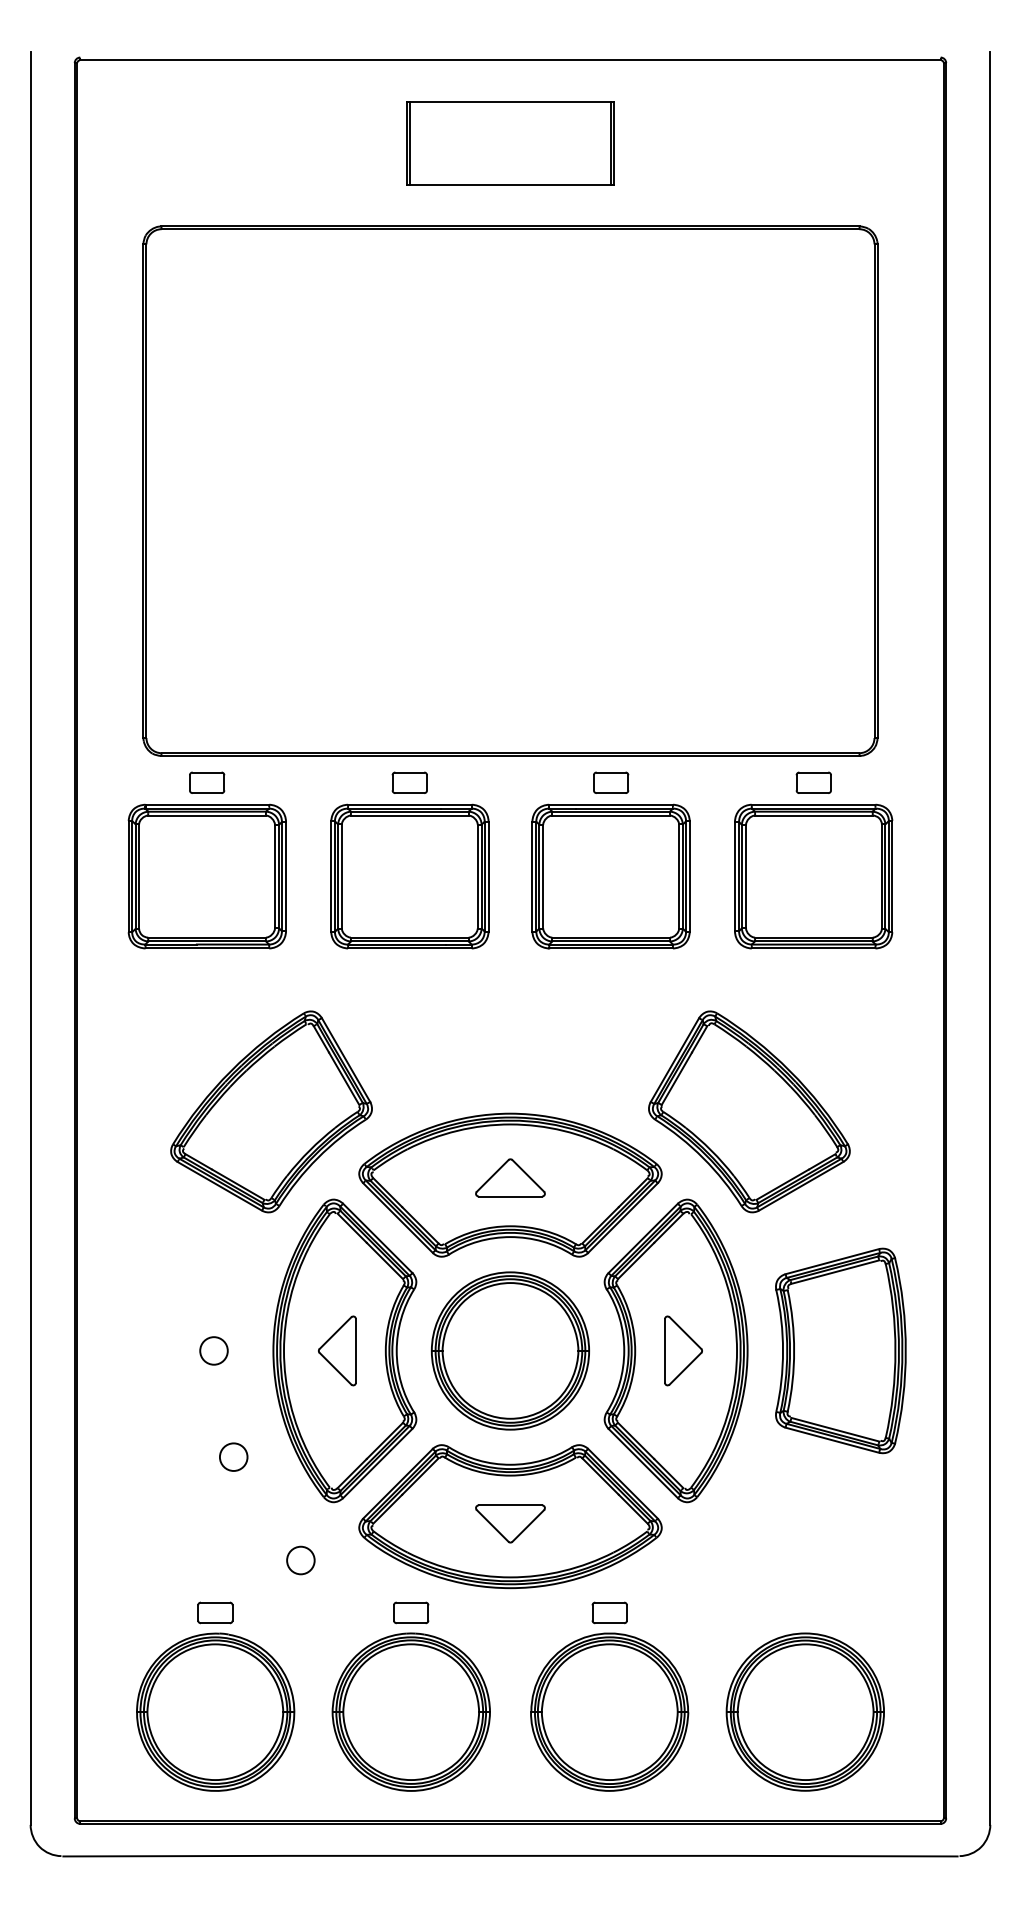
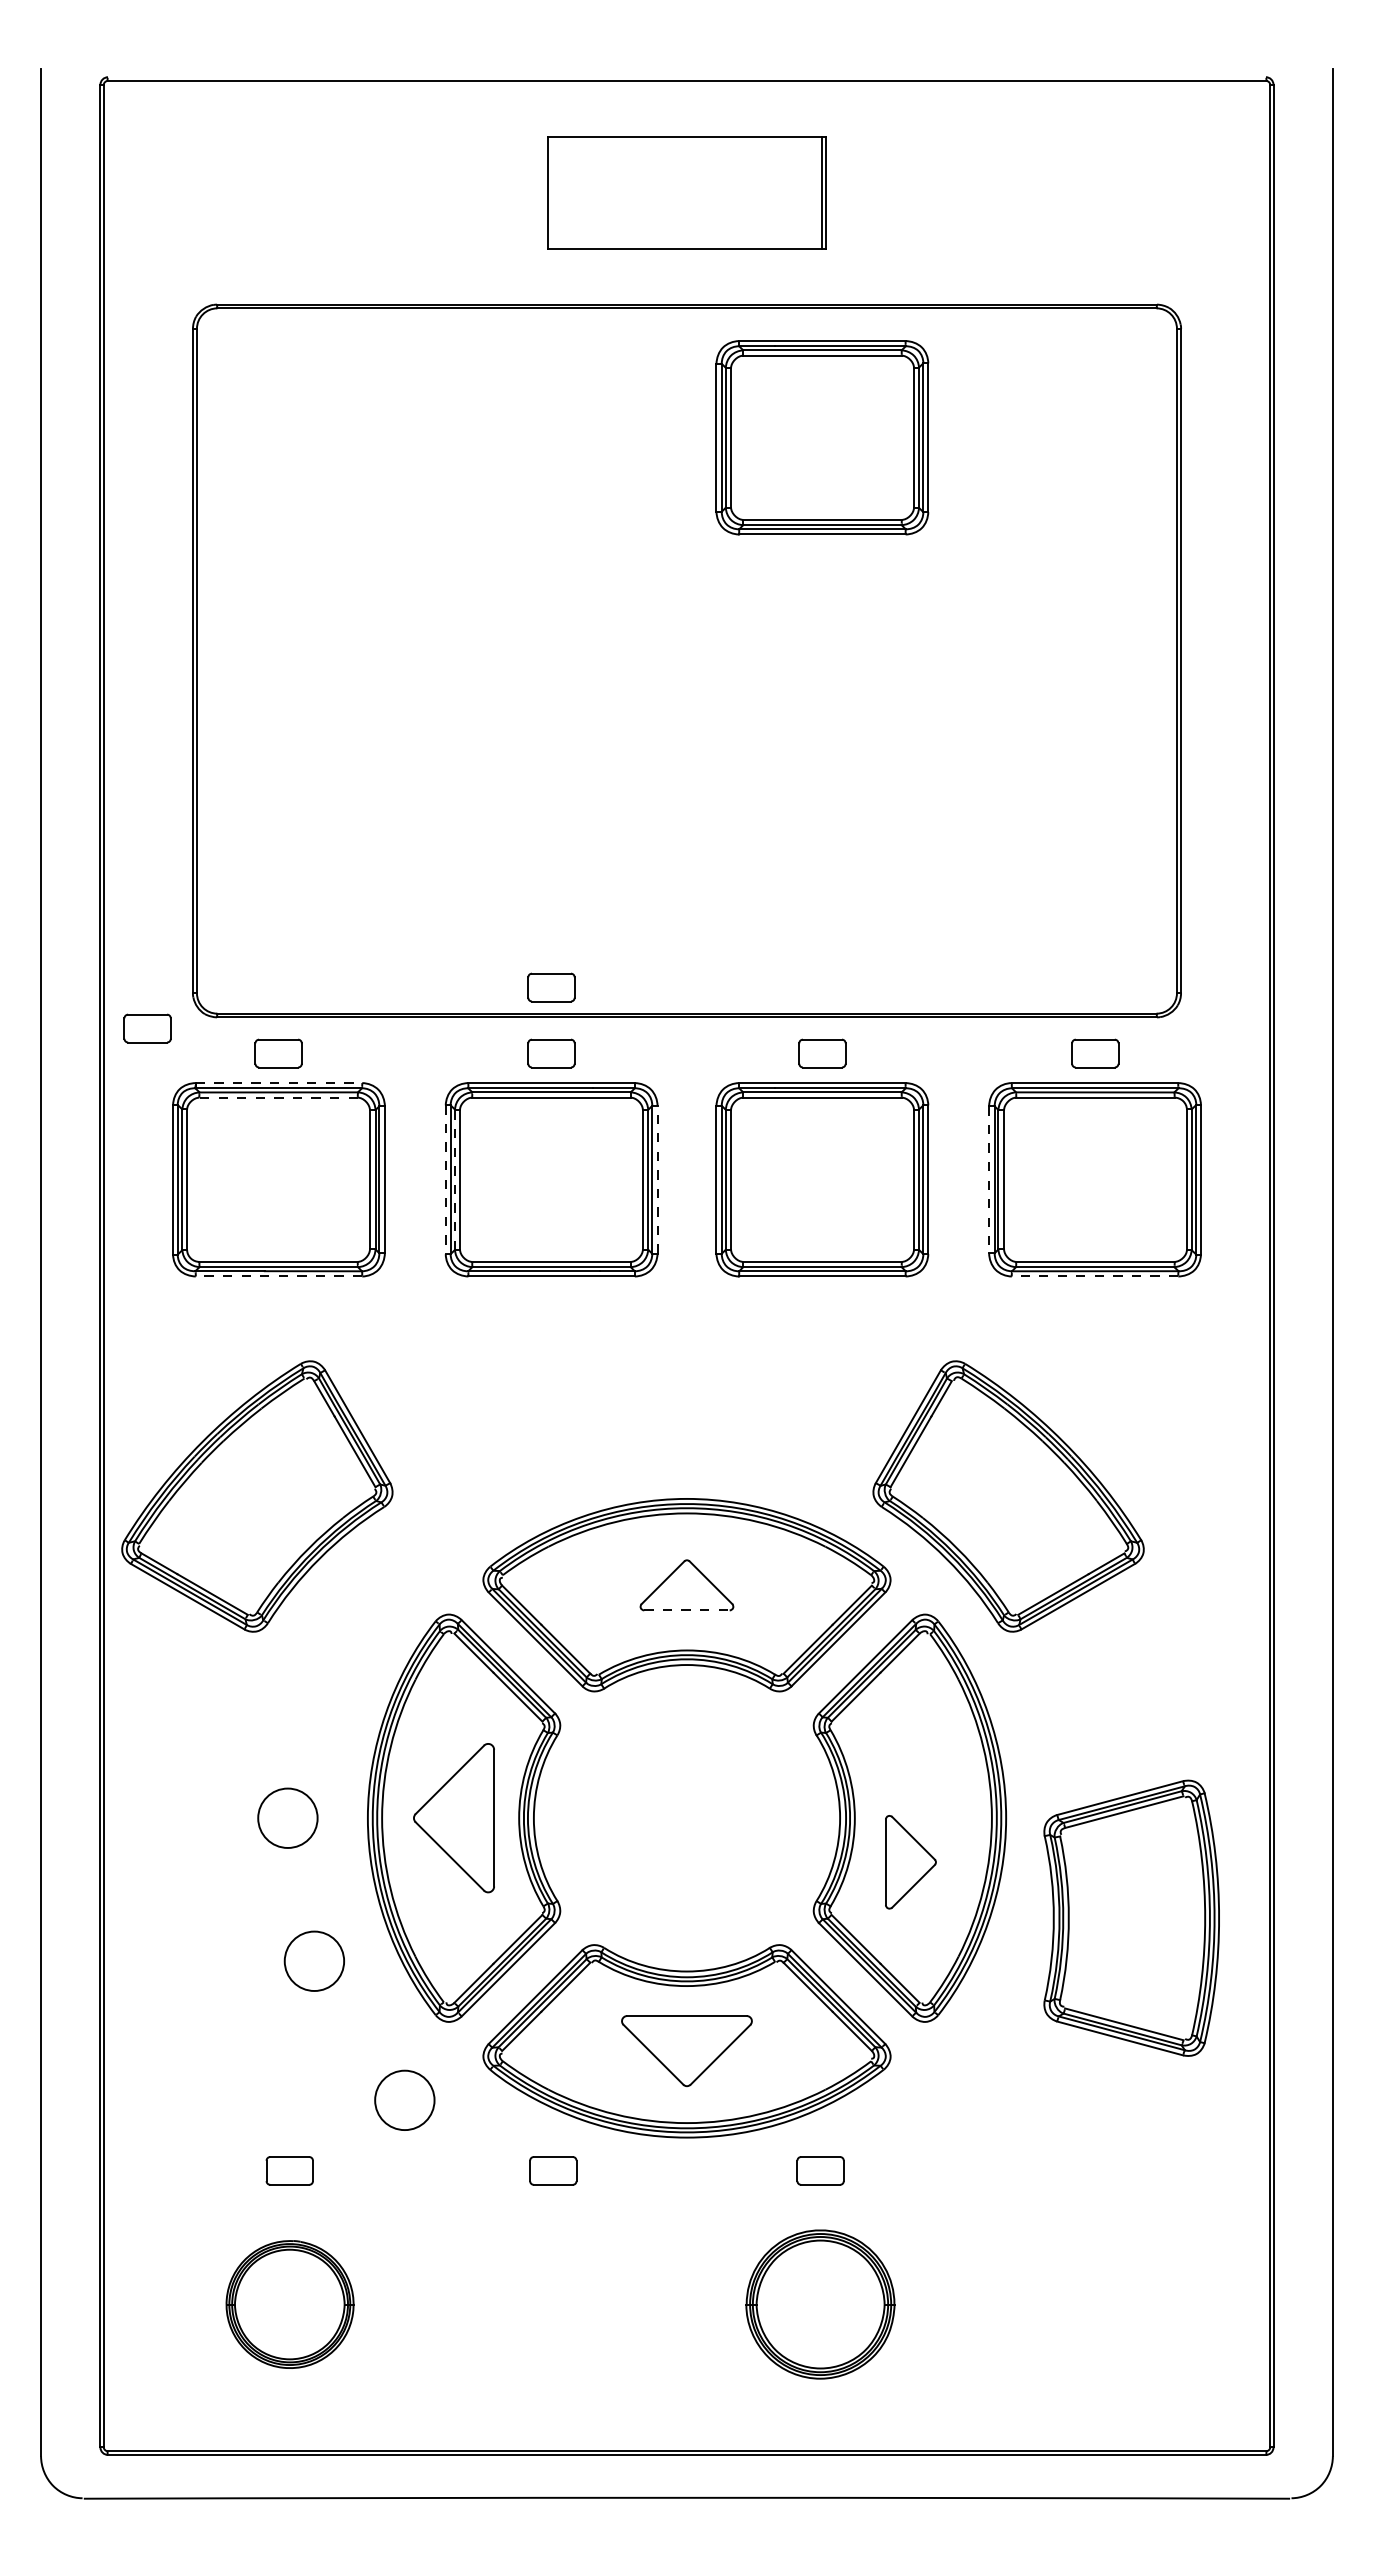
line: (410, 143) -> (552, 192), removed
part: (611, 325) -> (822, 437), added
part: (409, 733) -> (551, 987), added
part: (109, 764) -> (147, 1028), added
line: (207, 805) -> (279, 1083), solid -> dashed
line: (207, 815) -> (278, 1097), solid -> dashed
line: (338, 876) -> (455, 1179), solid -> dashed
line: (488, 876) -> (657, 1179), solid -> dashed
line: (735, 876) -> (989, 1179), solid -> dashed
line: (331, 877) -> (445, 1180), solid -> dashed
line: (207, 948) -> (278, 1276), solid -> dashed
line: (813, 948) -> (1094, 1276), solid -> dashed
part: (271, 1111) -> (257, 1496), moved
line: (510, 1196) -> (686, 1610), solid -> dashed
circle: (213, 1350) -> (287, 1817), size x1.6
part: (840, 1350) -> (1131, 1917), moved
part: (337, 1351) -> (453, 1818), size x1.6
part: (510, 1351) -> (686, 1818), removed
part: (683, 1351) -> (910, 1862), moved
circle: (233, 1456) -> (314, 1960), size x1.6
part: (510, 1524) -> (686, 2051), size x1.4
circle: (300, 1559) -> (404, 2099), size x1.6
part: (215, 1712) -> (289, 2304), size x0.6
part: (411, 1712) -> (553, 2304), removed
part: (609, 1712) -> (820, 2304), size x0.7
part: (805, 1712) -> (1083, 2304), removed

